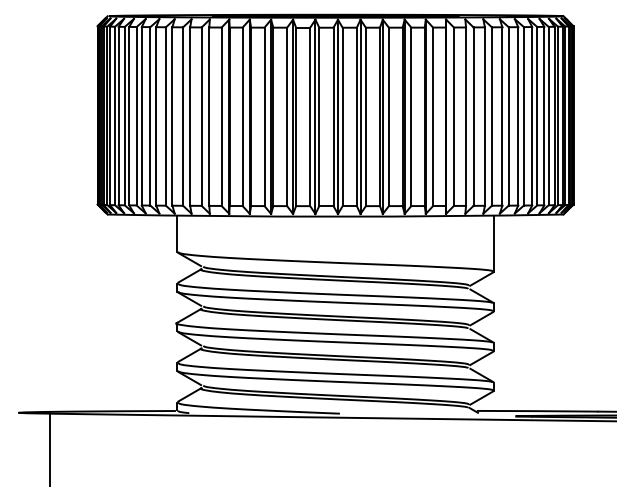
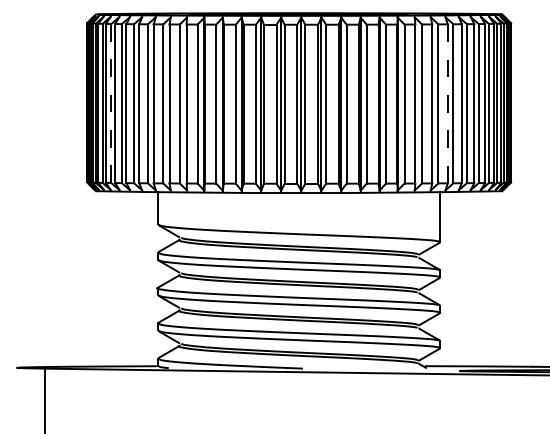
line: (124, 115) -> (111, 102), solid -> dashed
line: (502, 116) -> (447, 103), solid -> dashed

